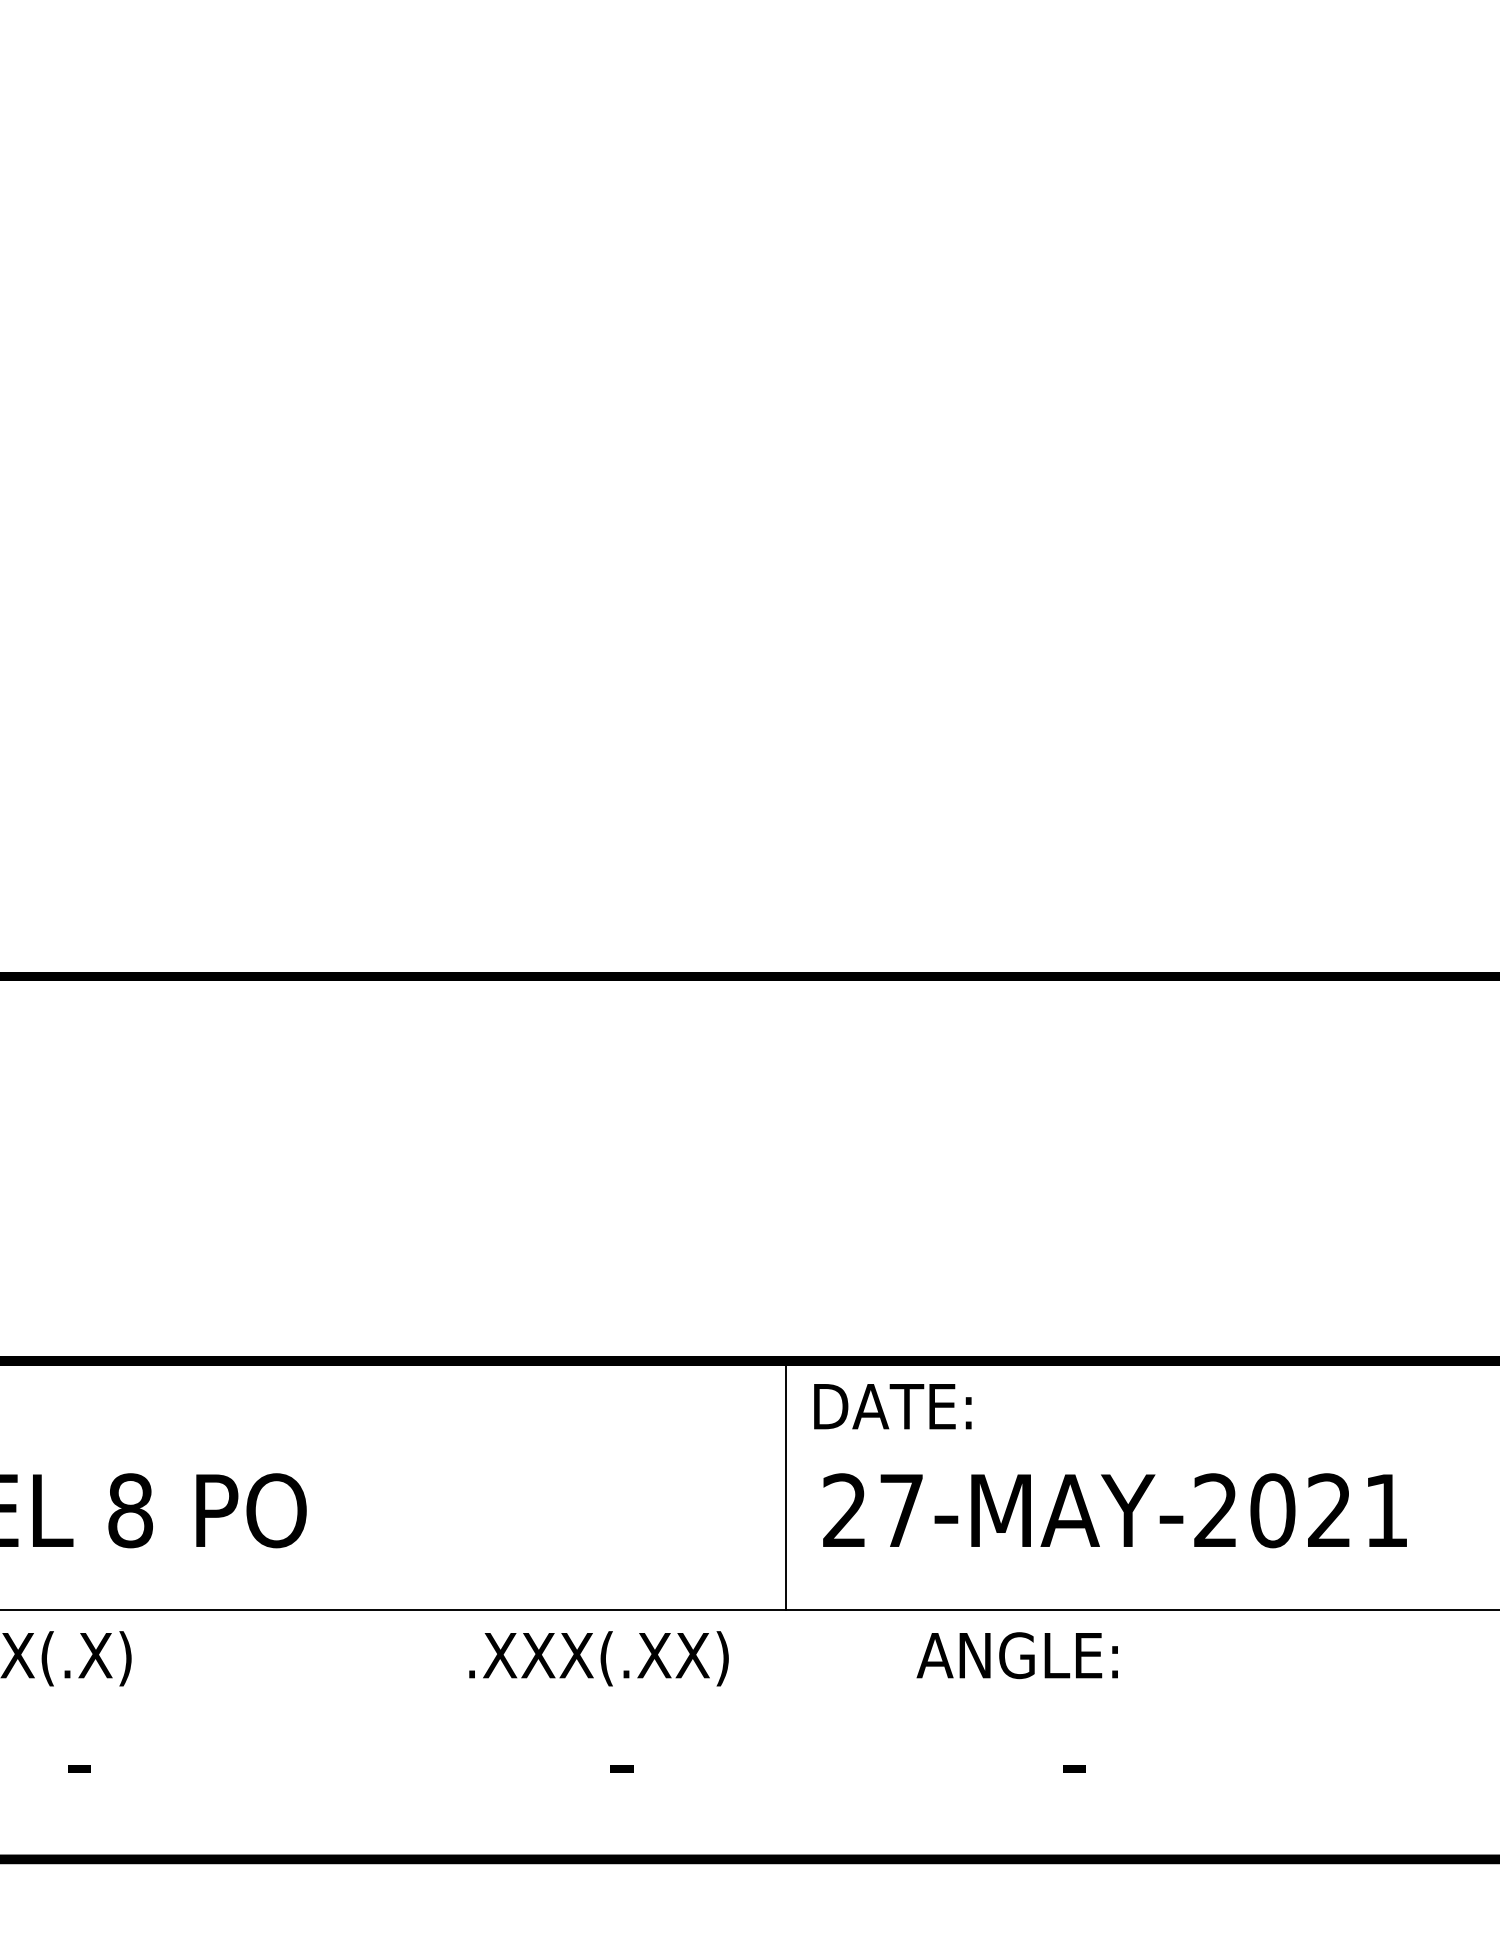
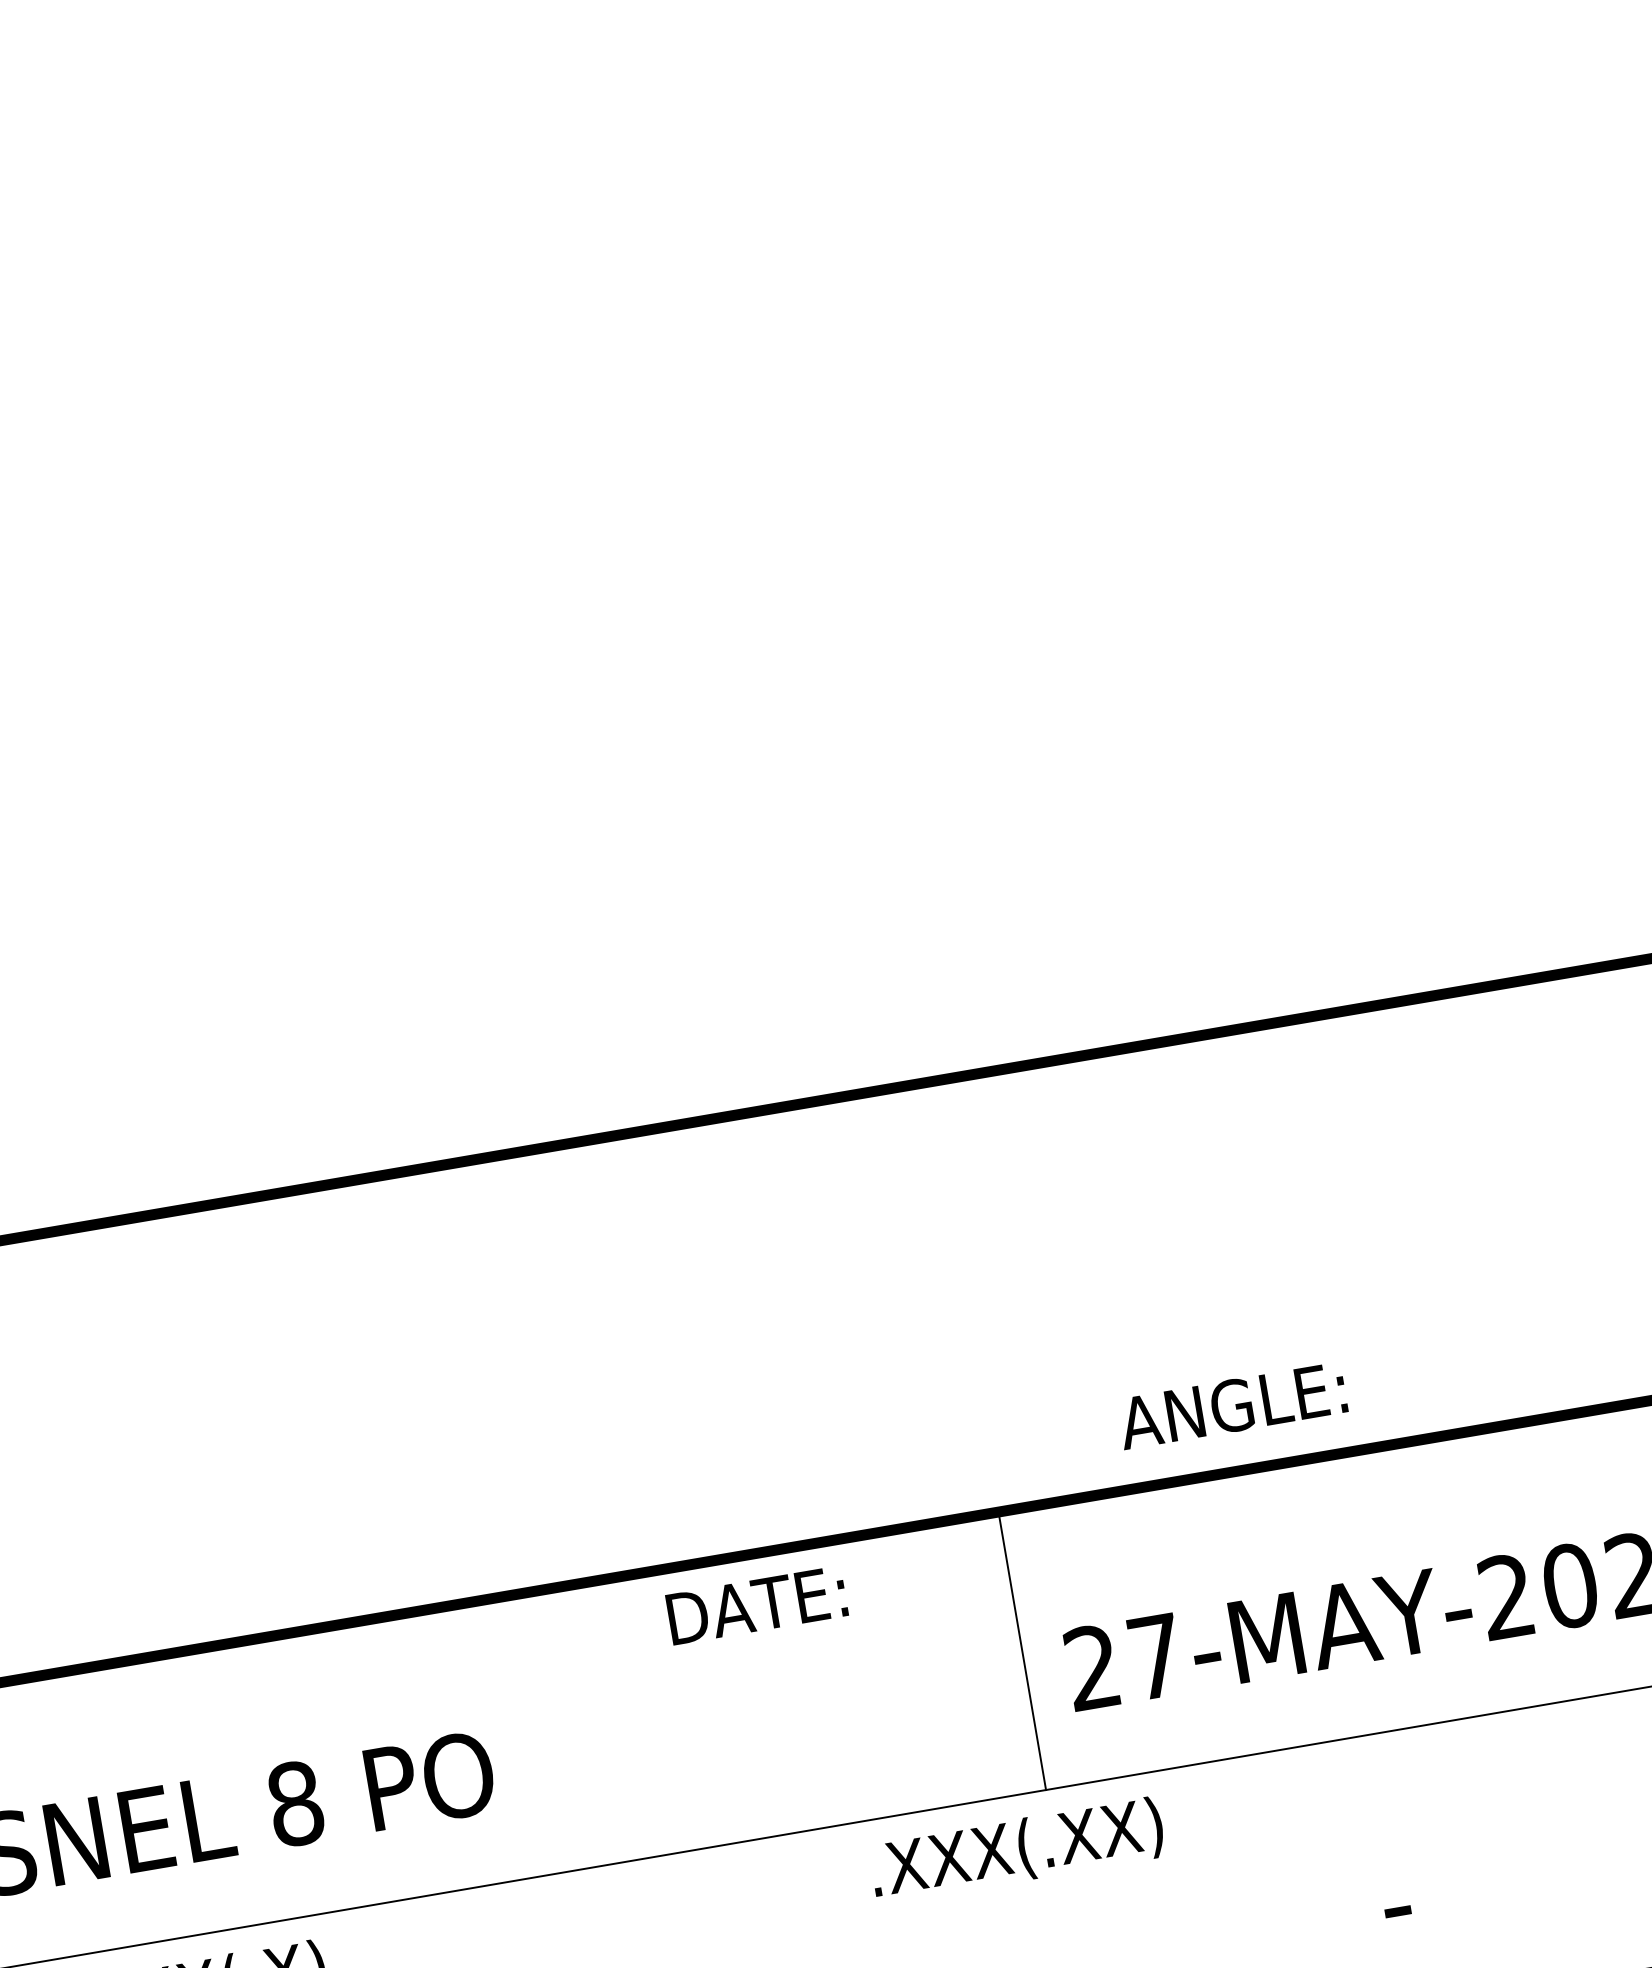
text: (892, 1406) -> (756, 1605), moved
text: (1016, 1655) -> (1231, 1405), moved
text: (598, 1658) -> (1016, 1850), moved

